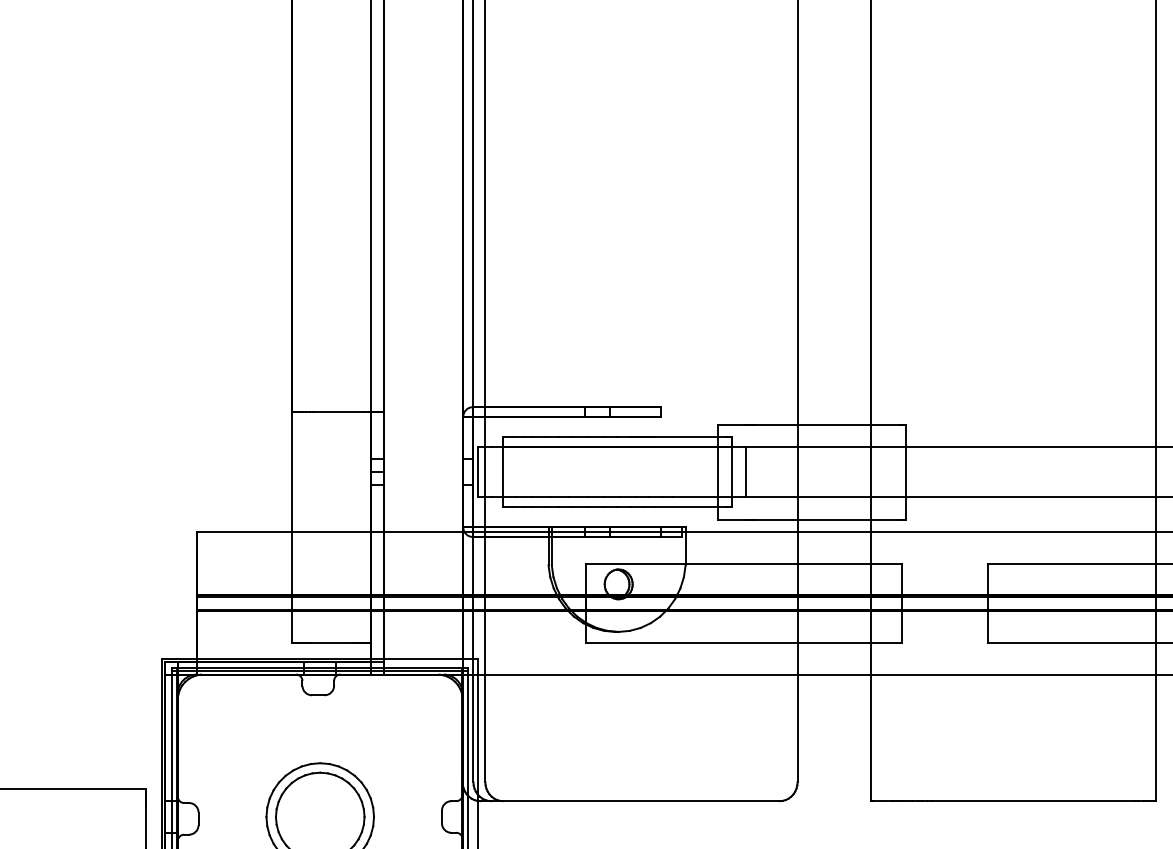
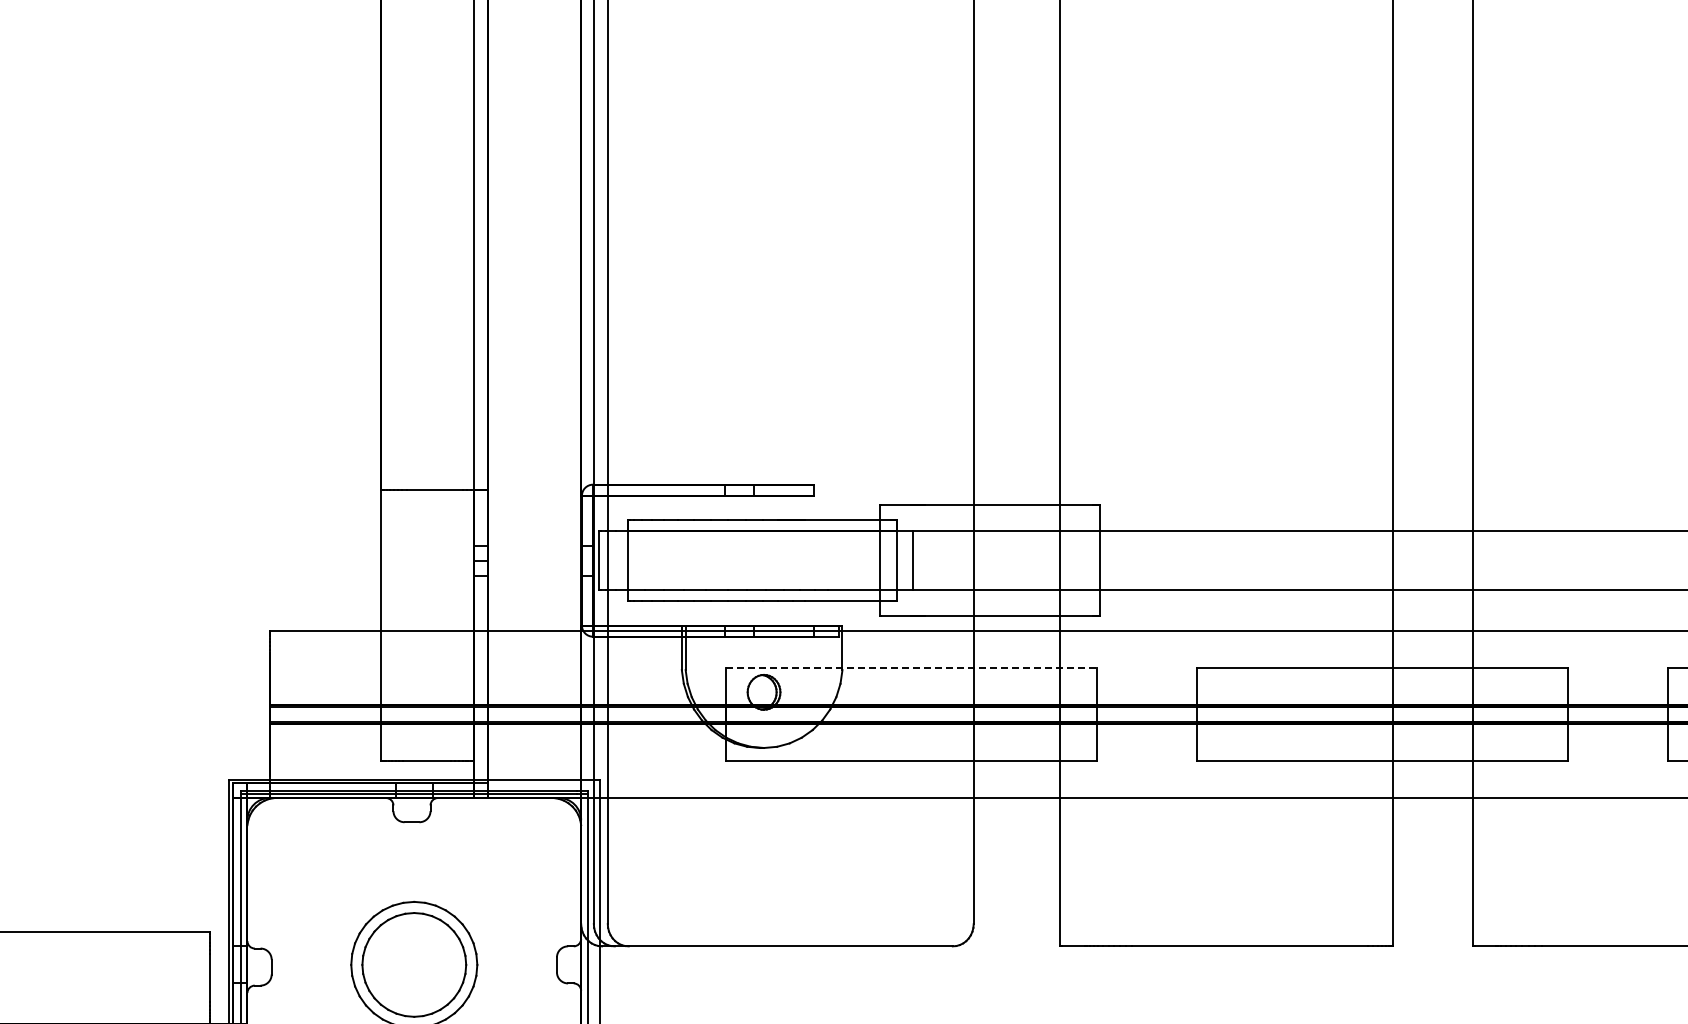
line: (744, 564) -> (911, 668), solid -> dashed

